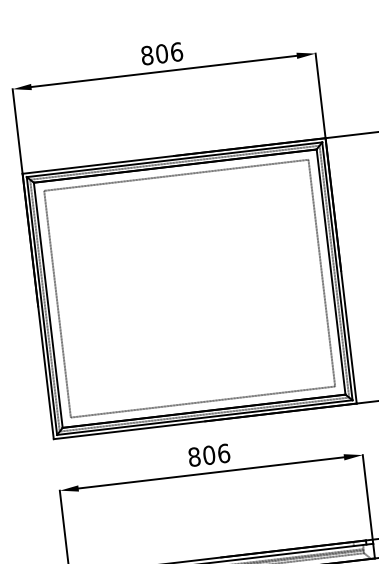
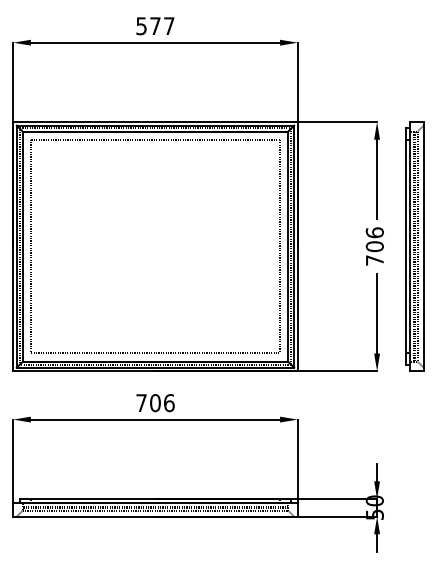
text: (162, 54) -> (155, 26), 806 -> 577
text: (194, 457) -> (141, 403), 806 -> 706

